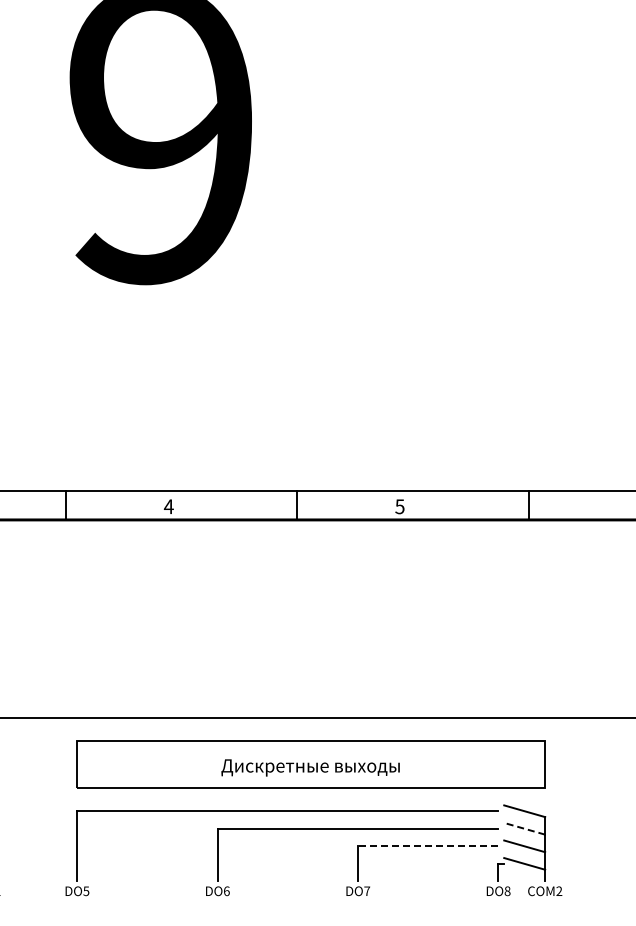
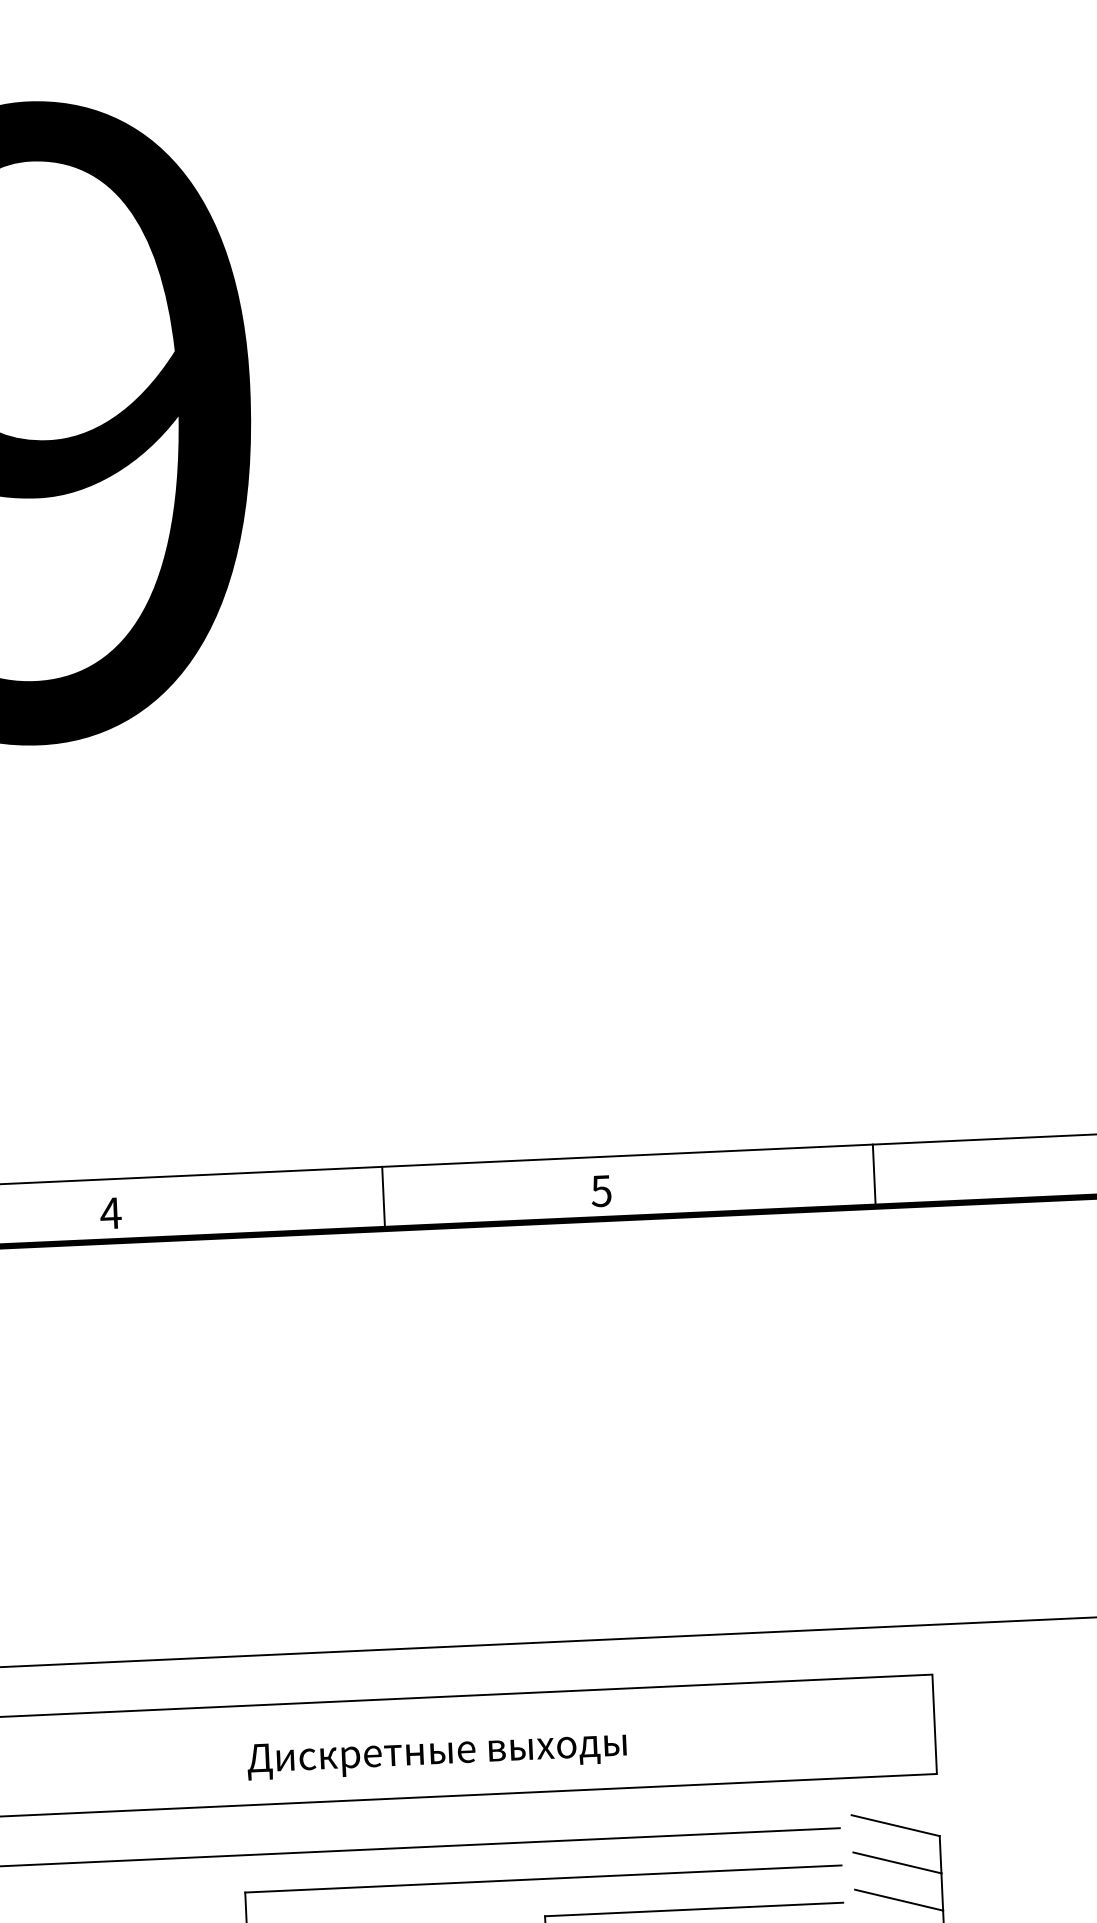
line: (524, 828) -> (896, 1862), dashed -> solid
line: (427, 846) -> (692, 1909), dashed -> solid

